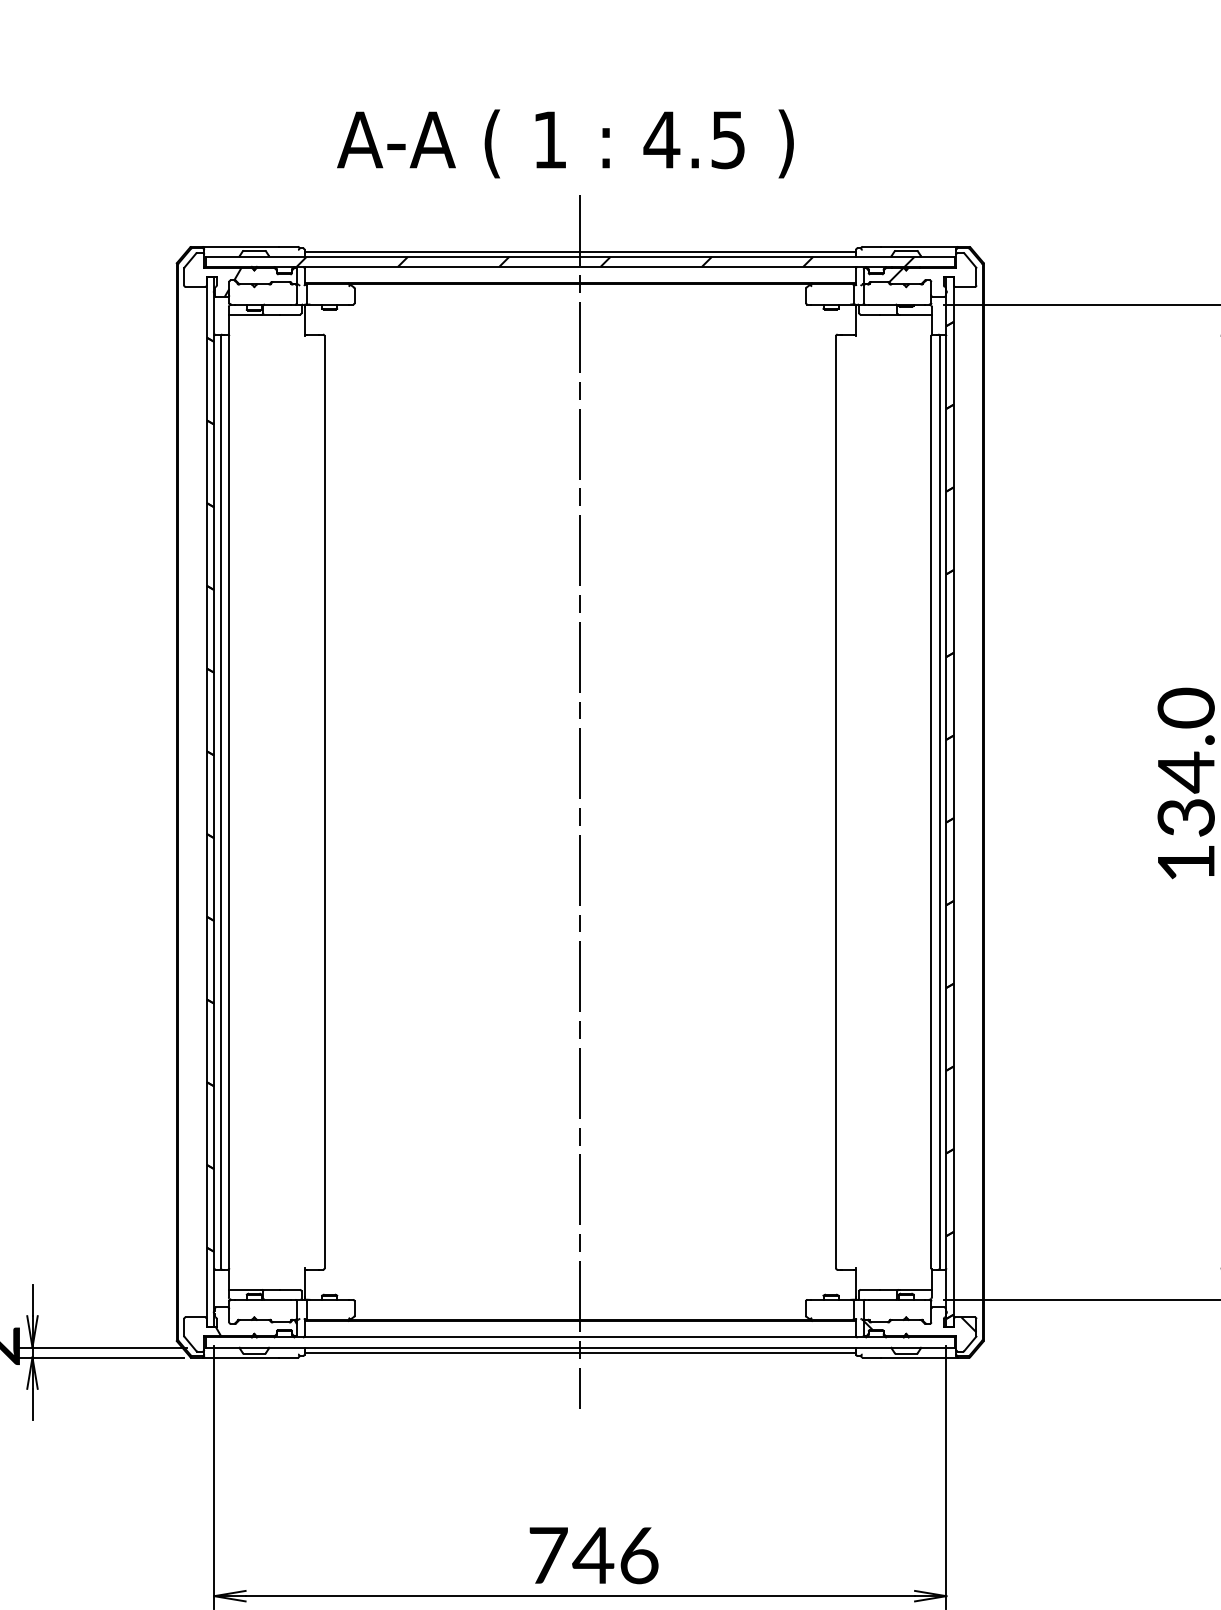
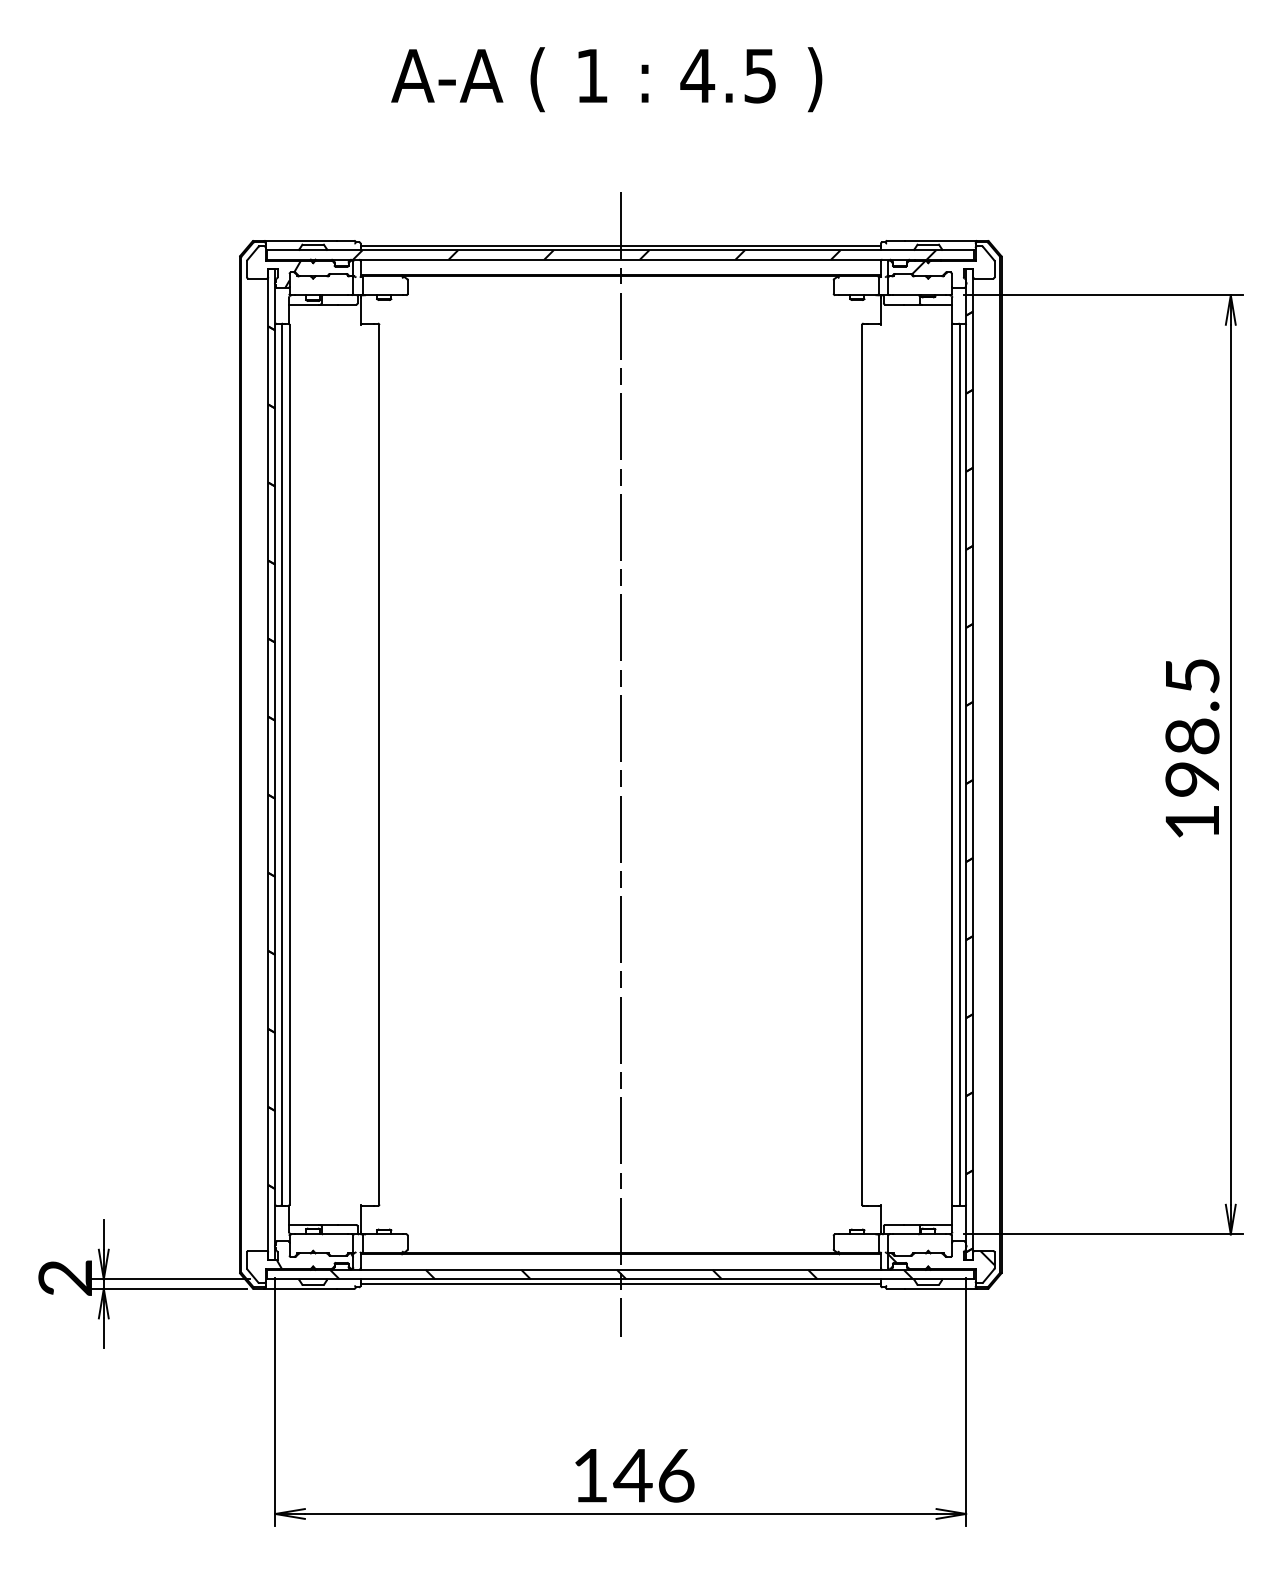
text: (565, 143) -> (606, 79), moved
text: (1186, 761) -> (1192, 726), 134.0 -> 198.5
hatch: (581, 1342) -> (621, 1274), added
text: (548, 1555) -> (590, 1475), 746 -> 146

